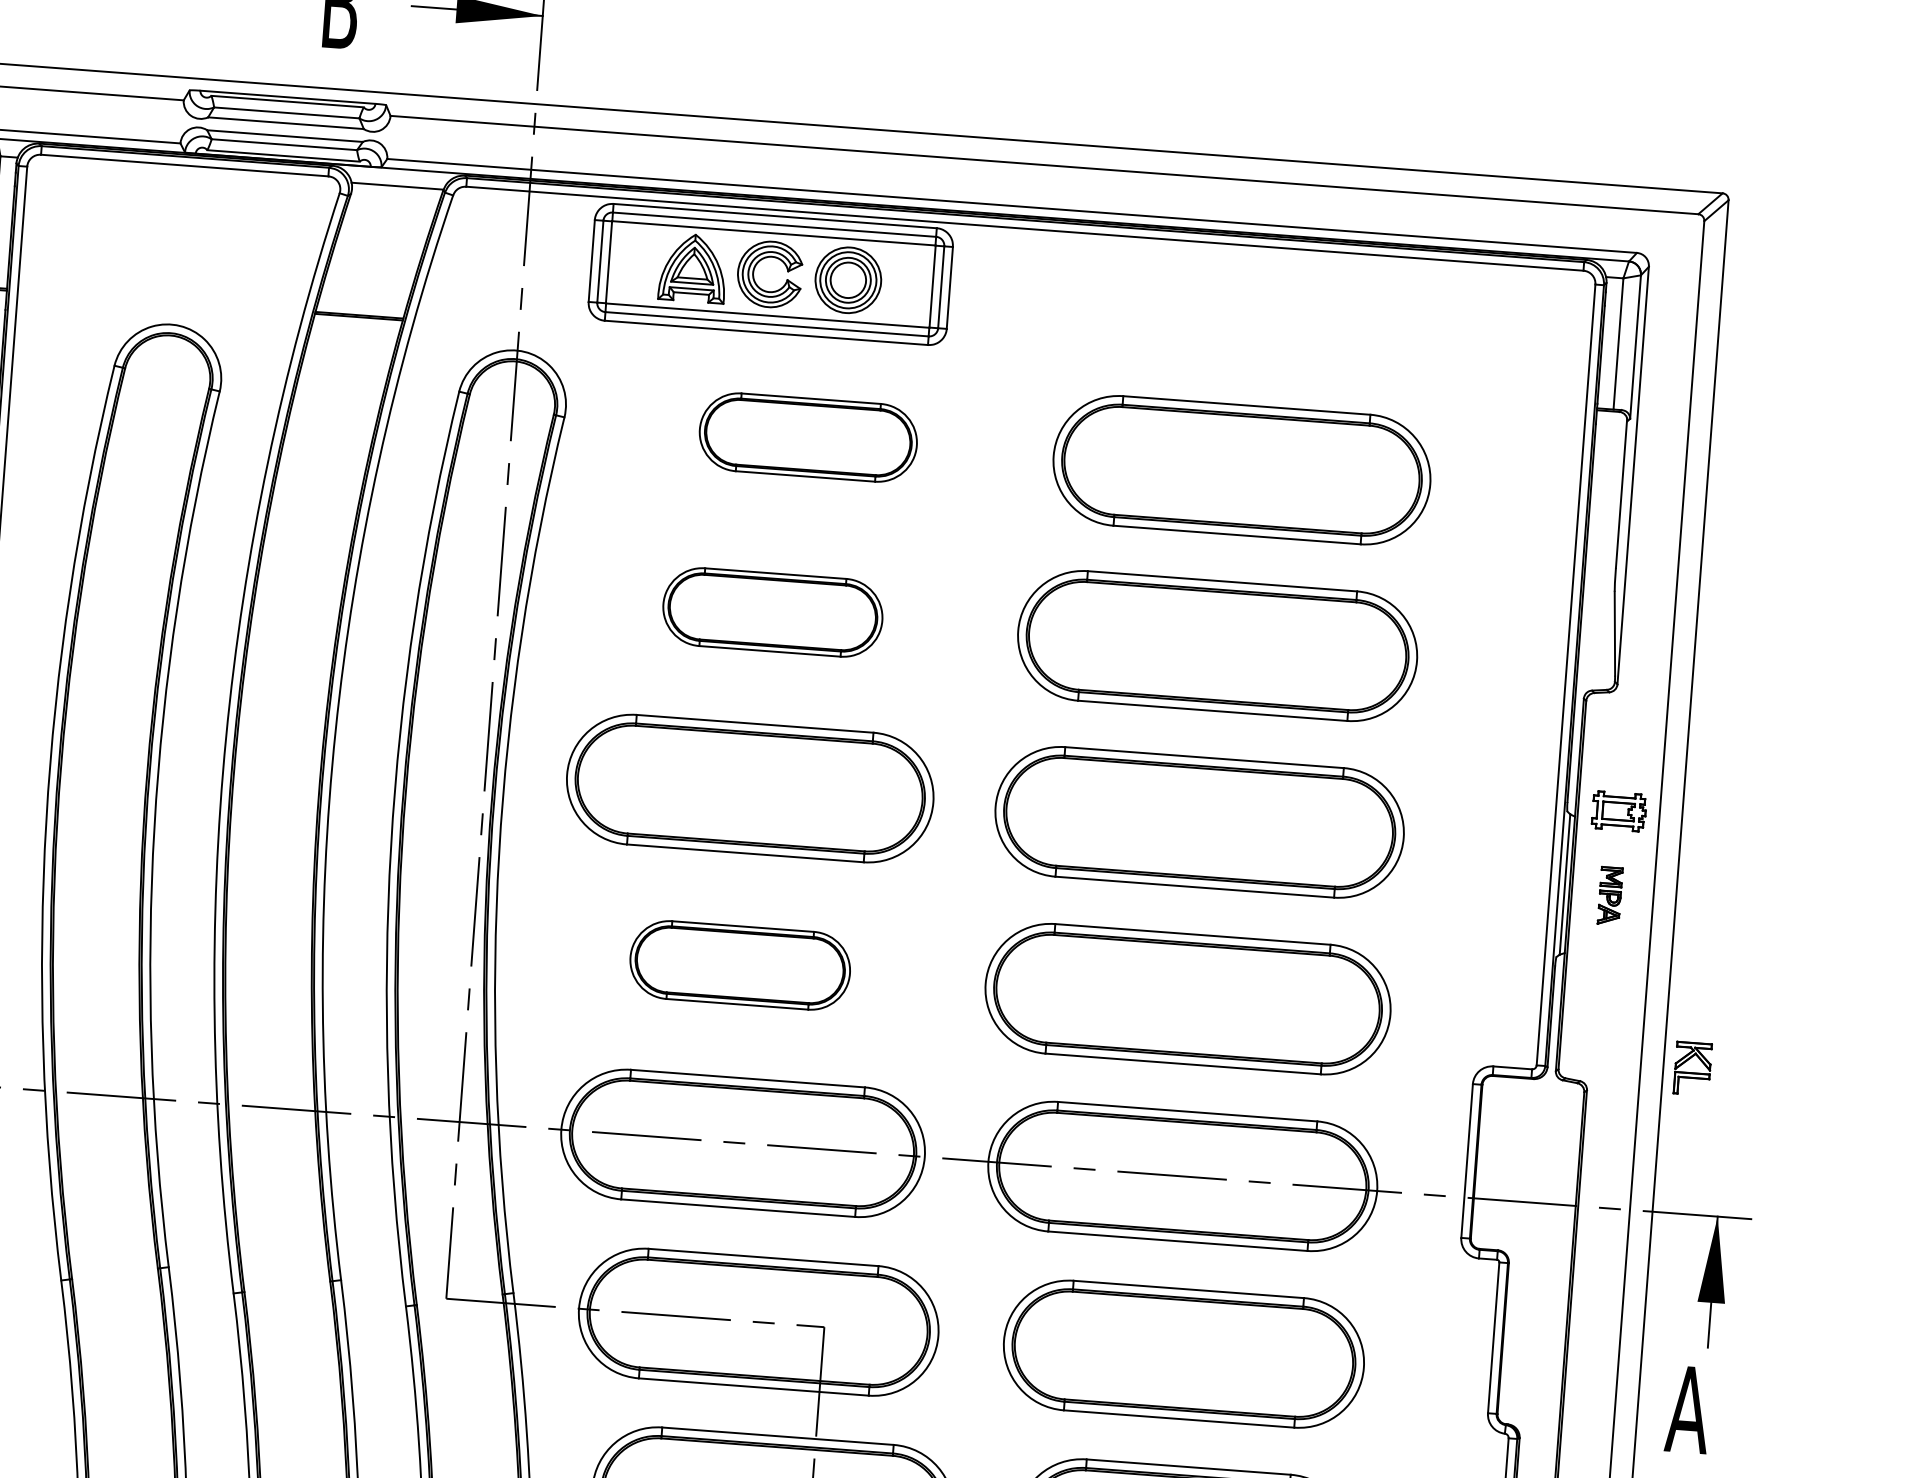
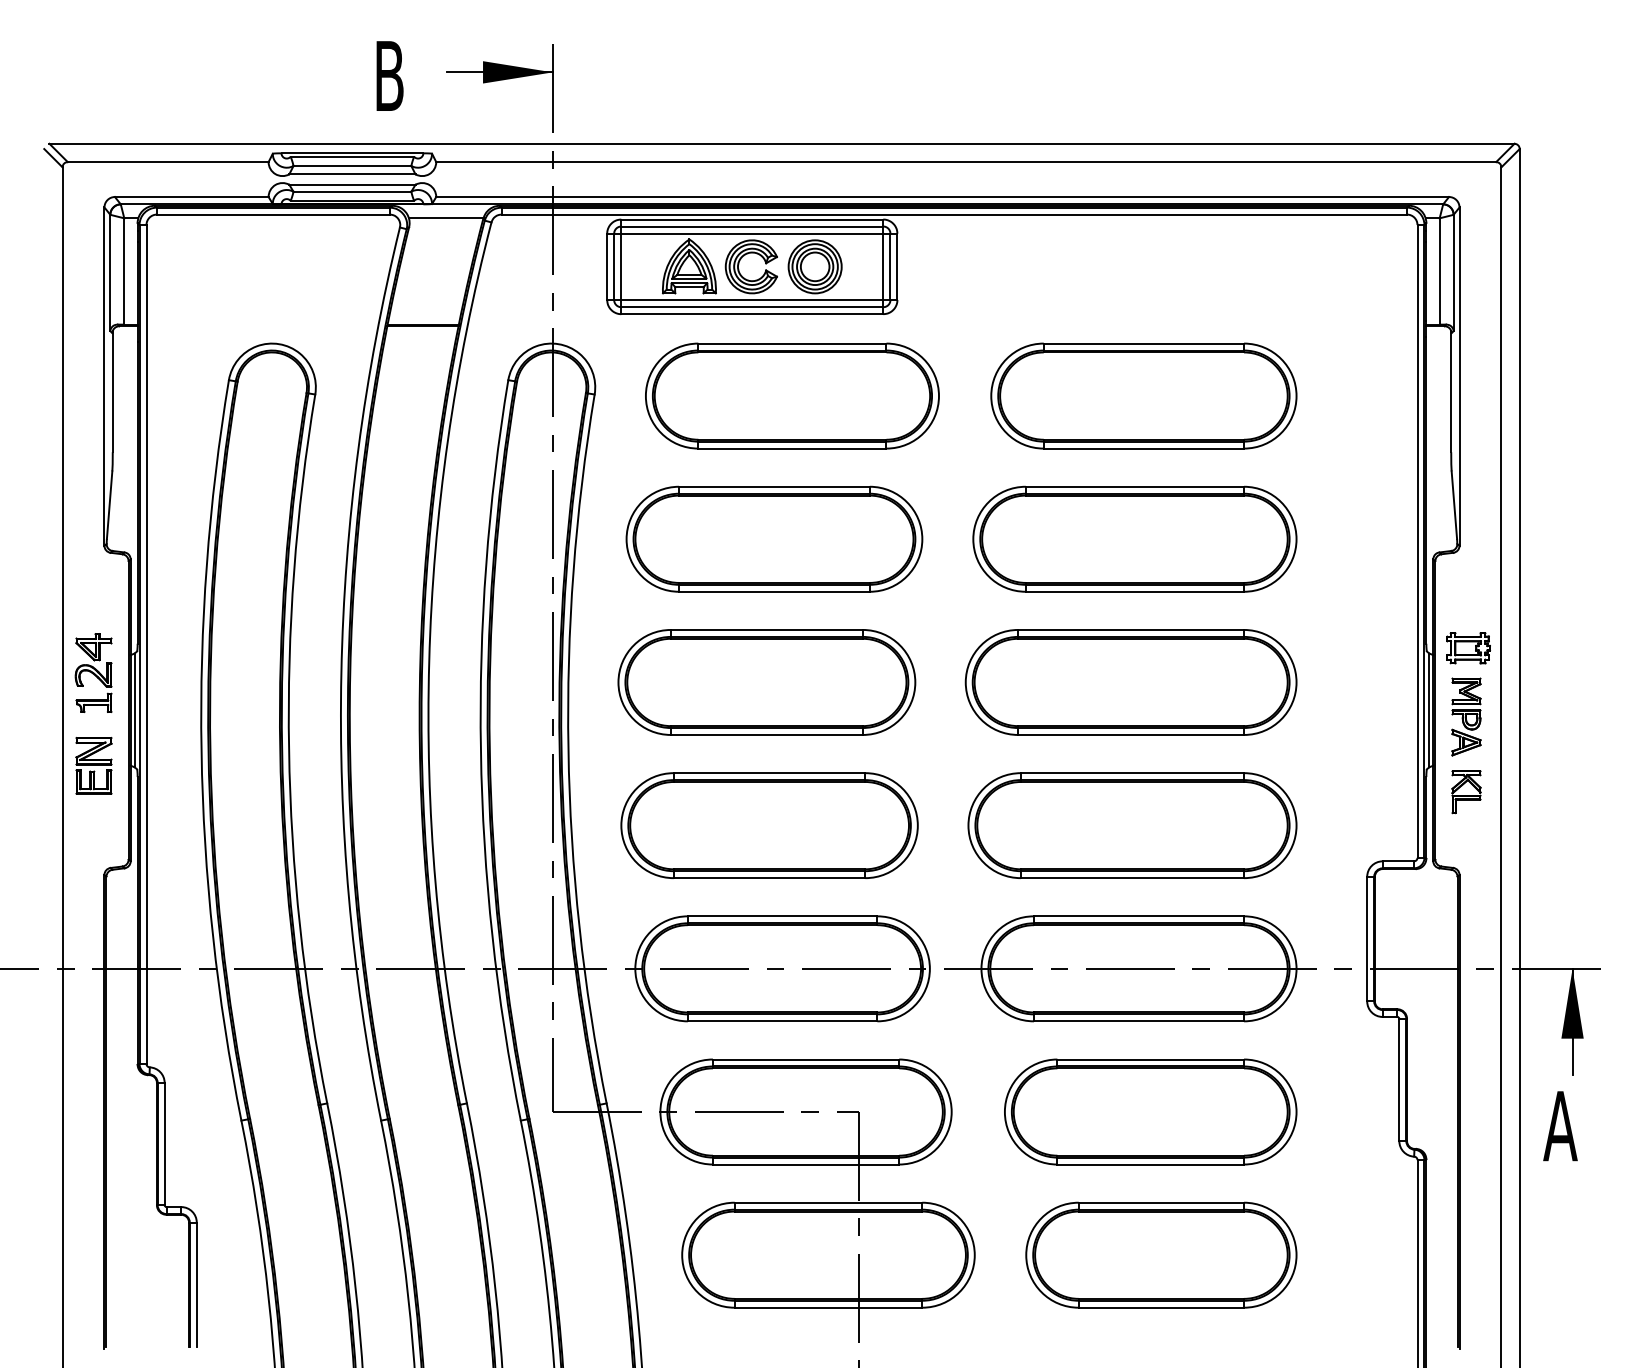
part: (808, 436) -> (792, 395), size x1.67
part: (772, 611) -> (774, 538), size x1.67
part: (1610, 895) -> (1466, 716), size x1.67
part: (740, 965) -> (769, 825), size x1.67
part: (1692, 1069) -> (1466, 792), moved

